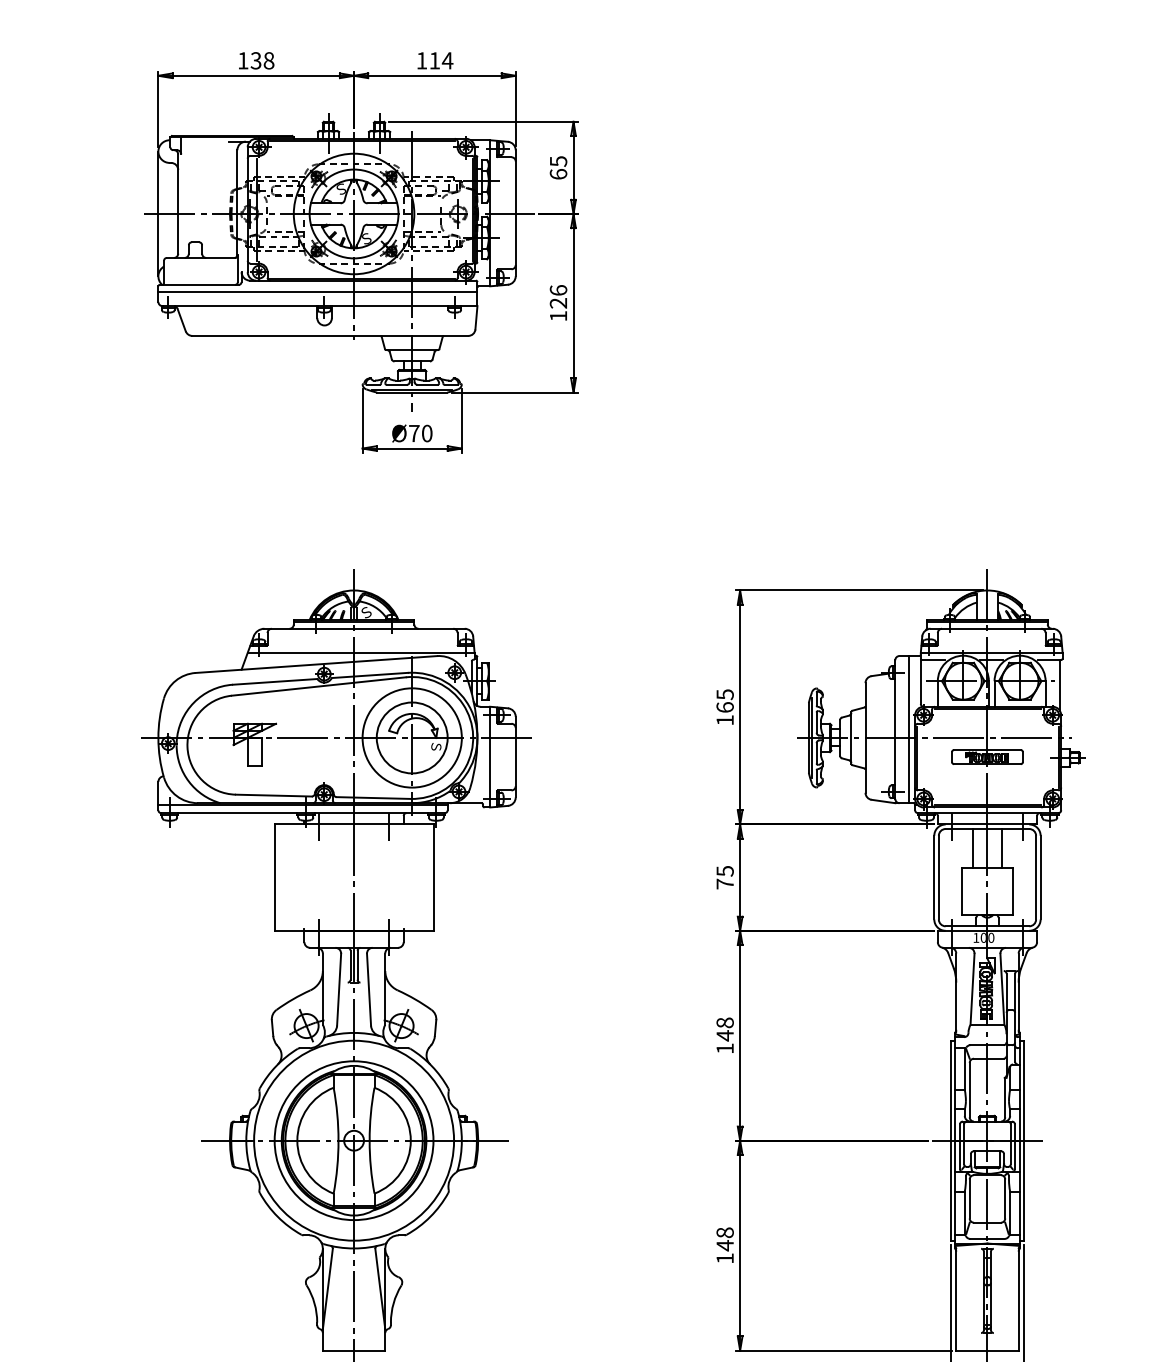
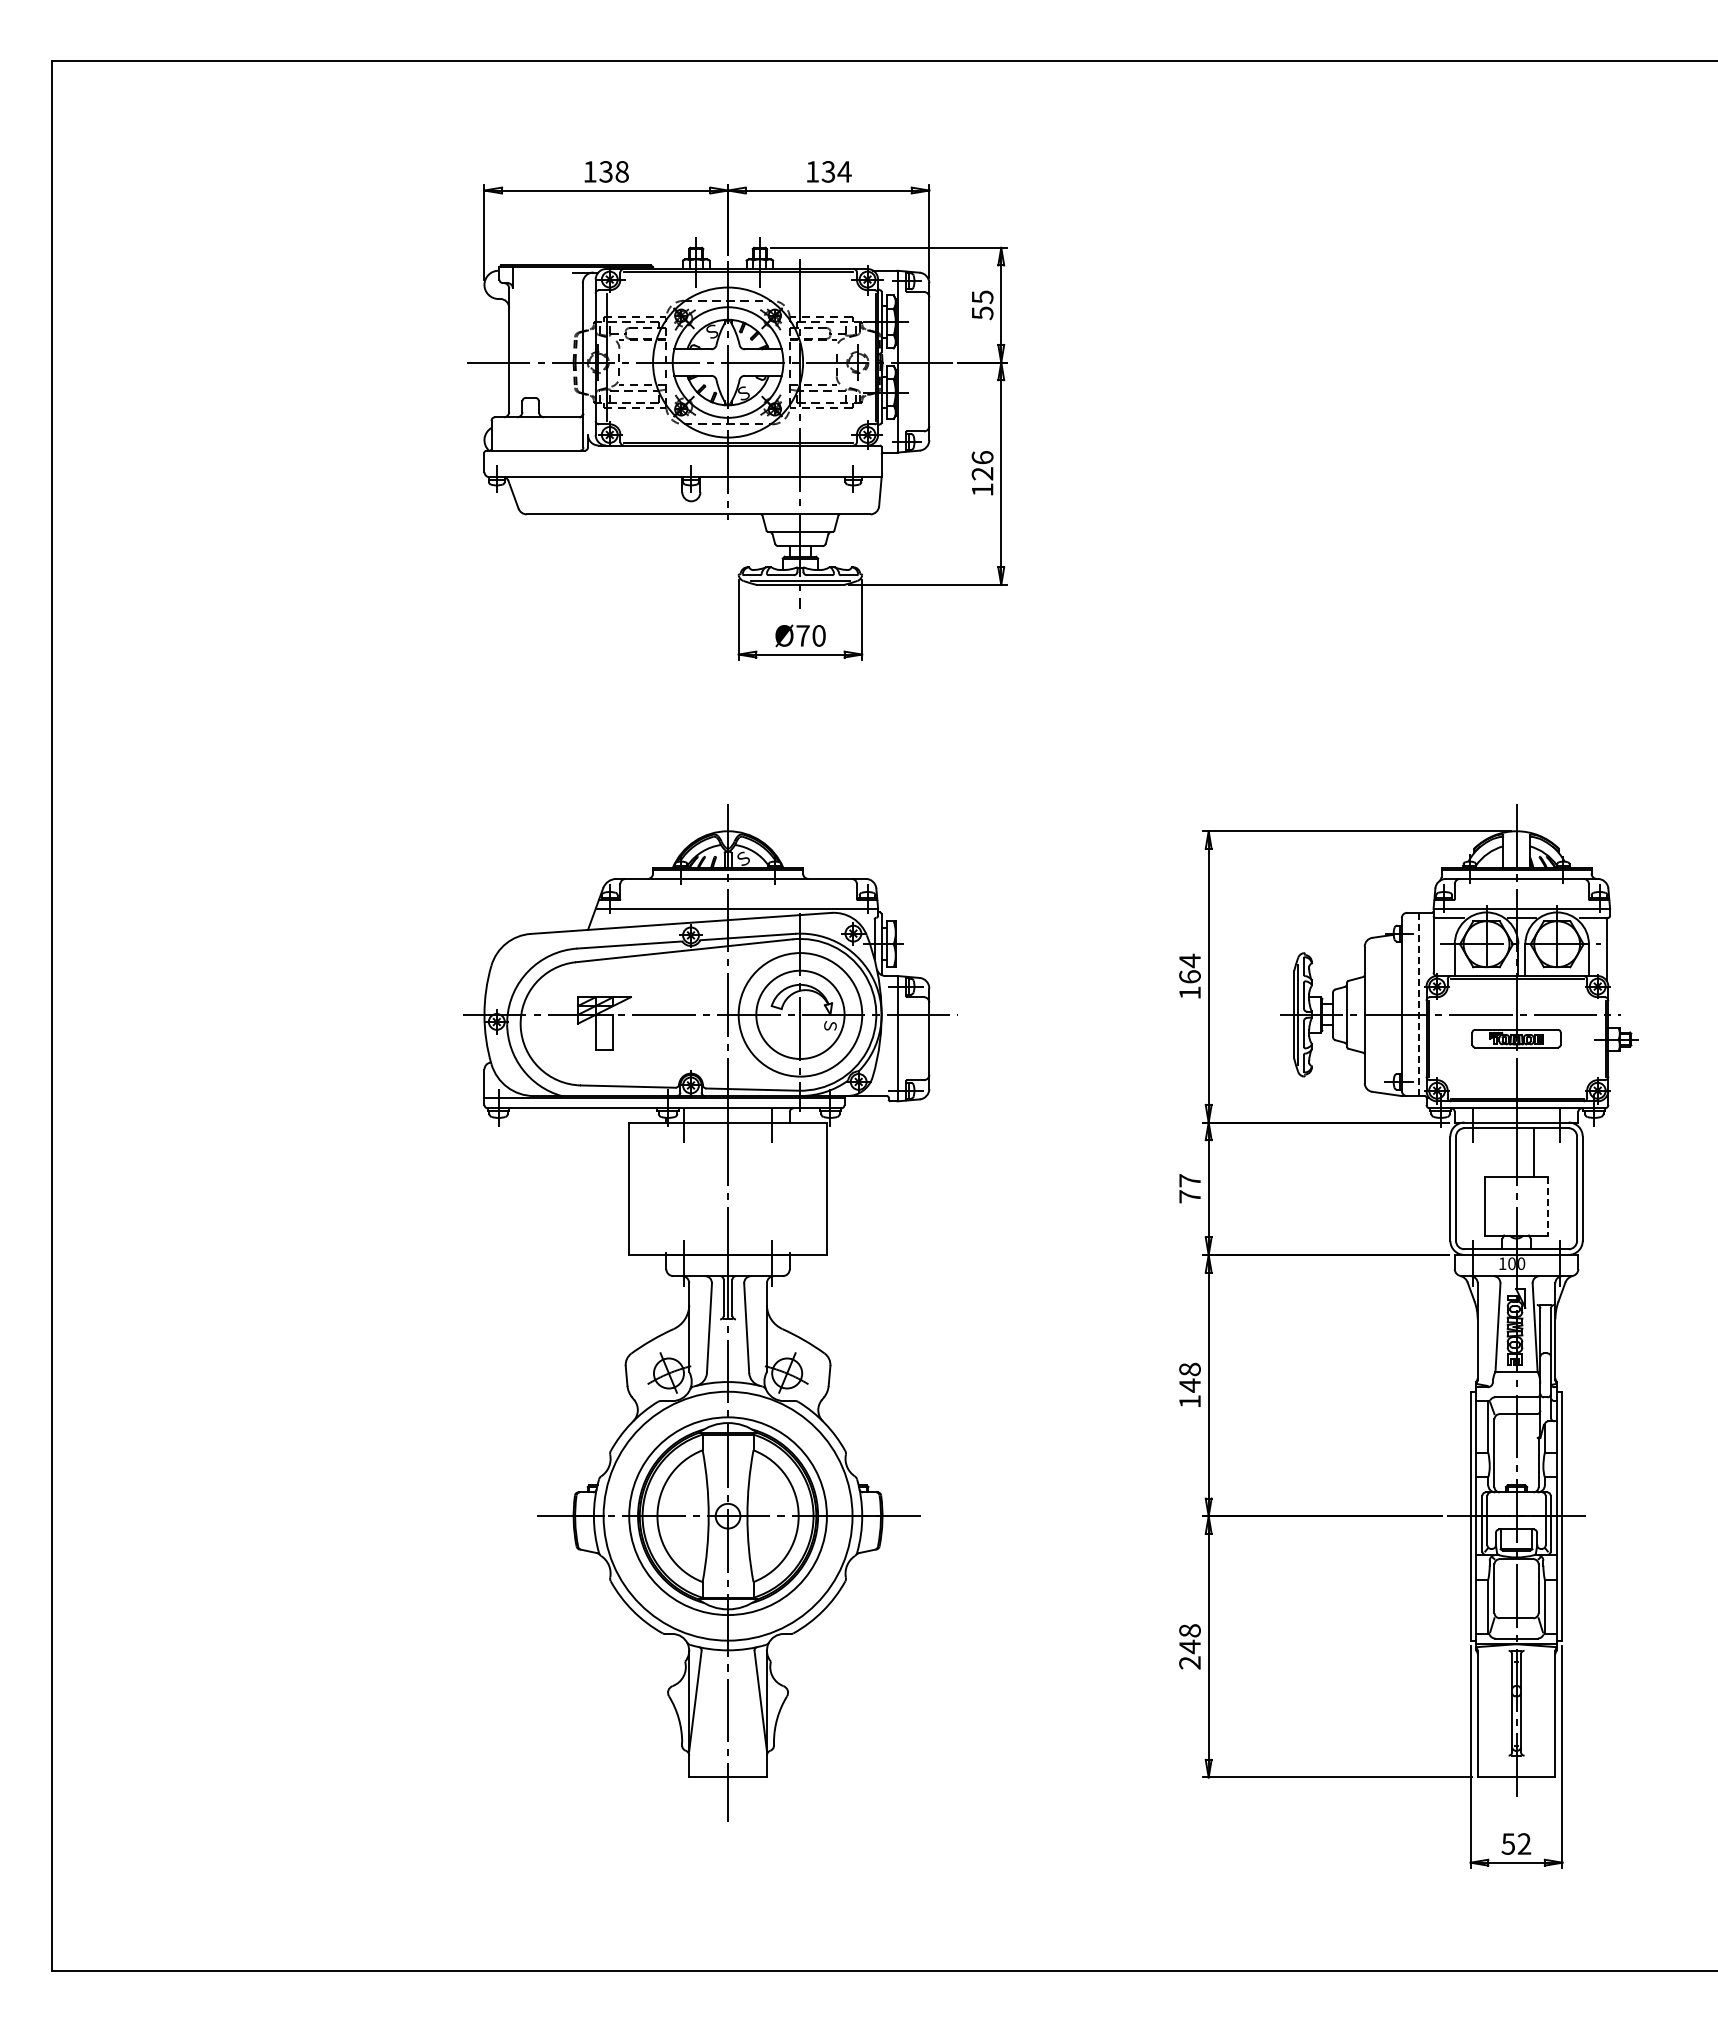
text: (433, 60) -> (827, 171), 114 -> 134
text: (558, 174) -> (982, 313), 65 -> 55
line: (158, 213) -> (484, 362), removed
line: (317, 291) -> (682, 459), removed
text: (724, 694) -> (1189, 960), 165 -> 164
line: (909, 729) -> (1419, 1004), solid -> dashed
line: (972, 848) -> (1498, 1152), removed
text: (724, 871) -> (1189, 1180), 75 -> 77
line: (1013, 891) -> (1548, 1206), solid -> dashed
text: (724, 1258) -> (1189, 1662), 148 -> 248

